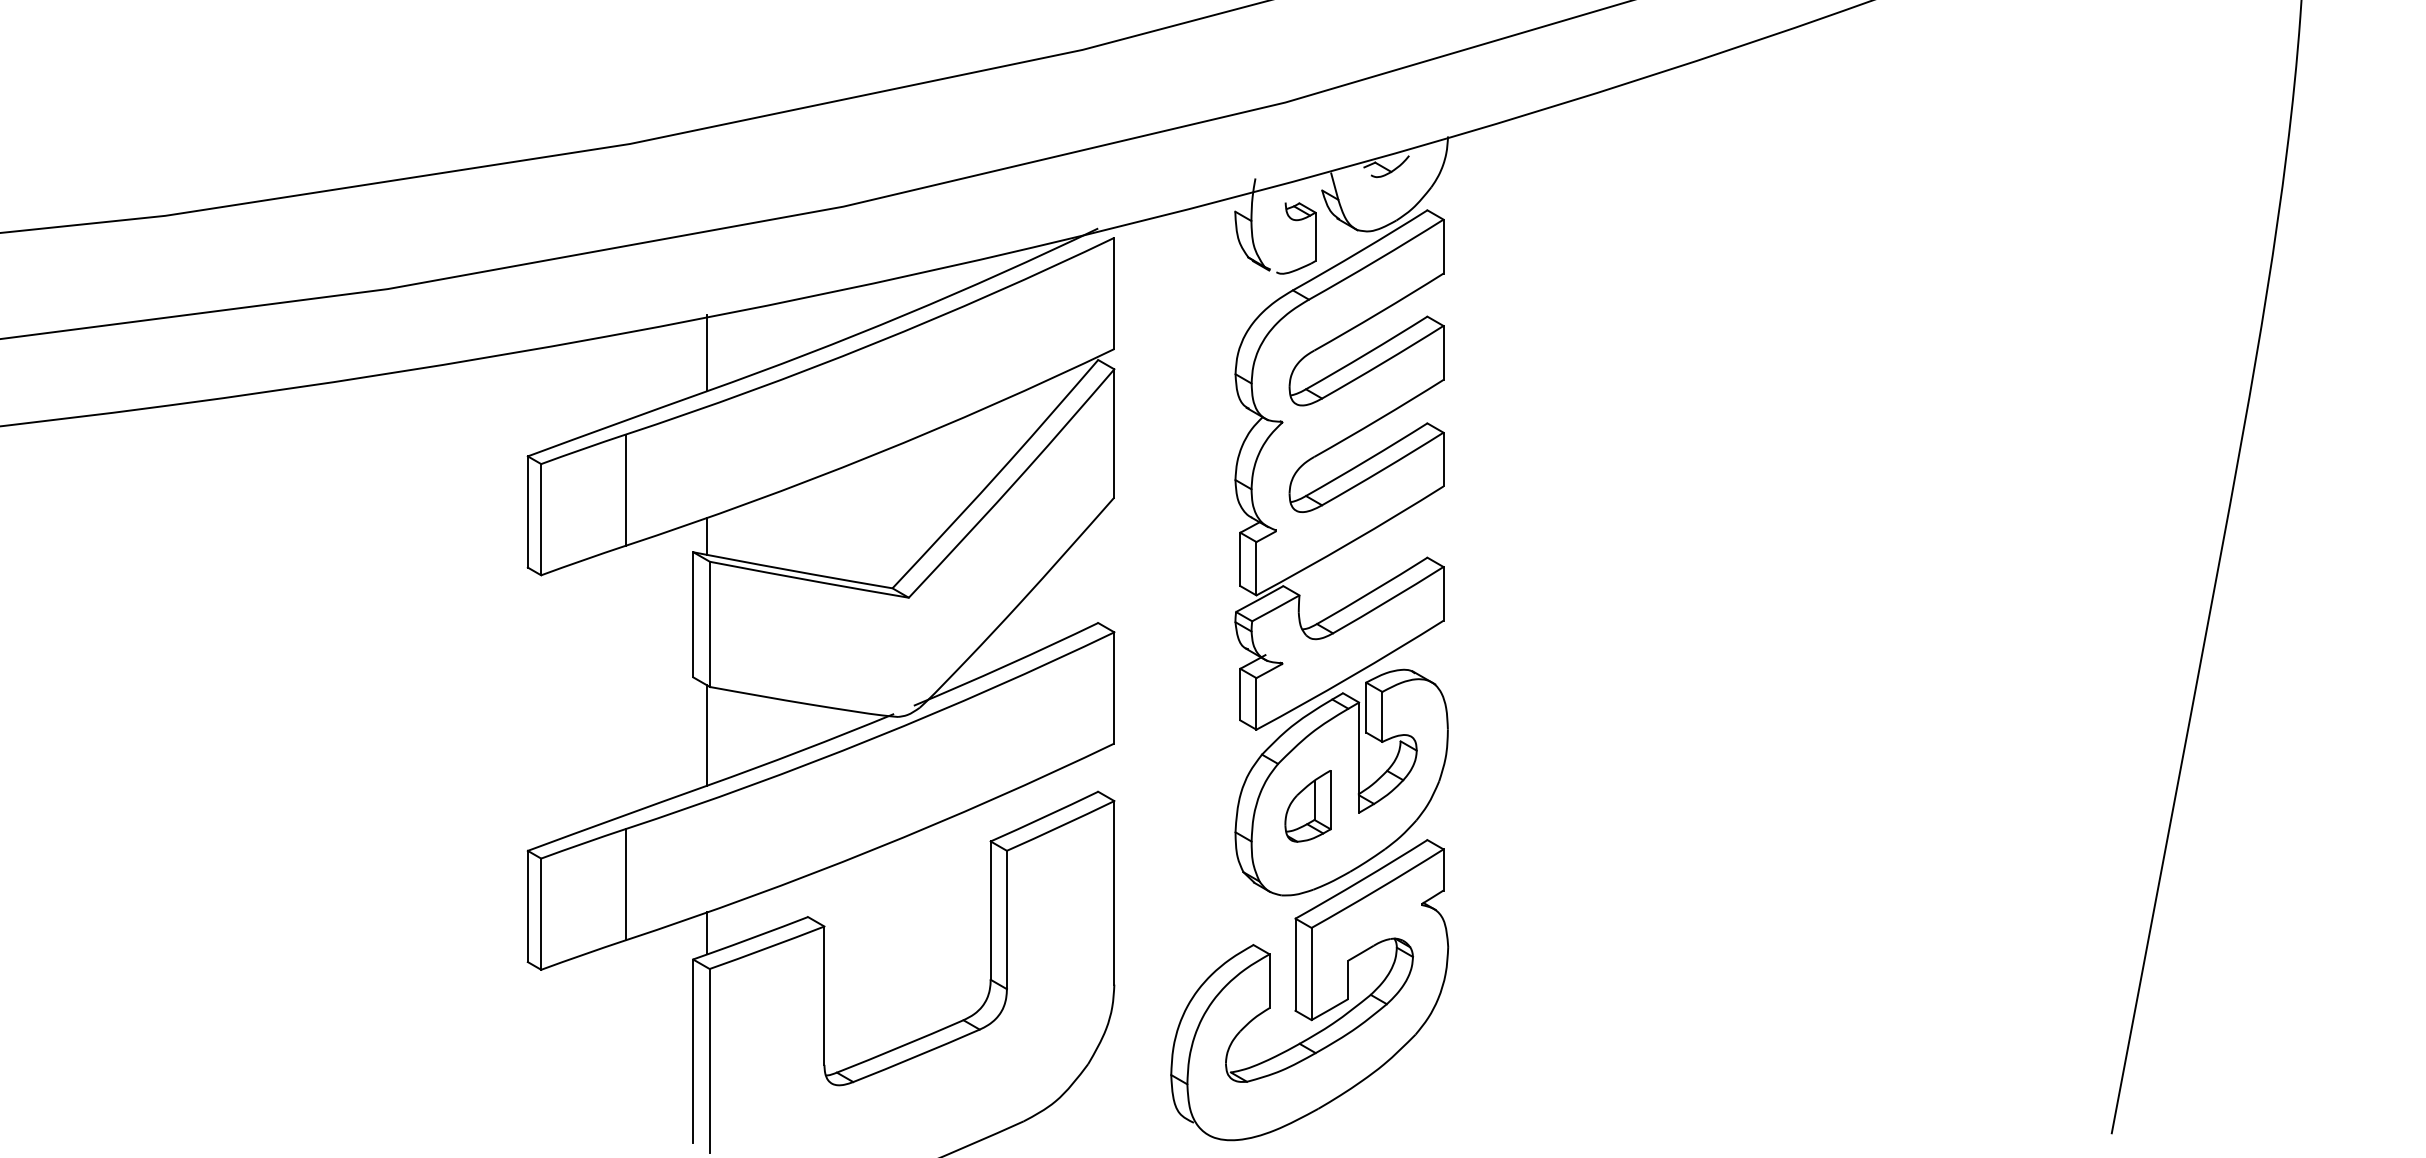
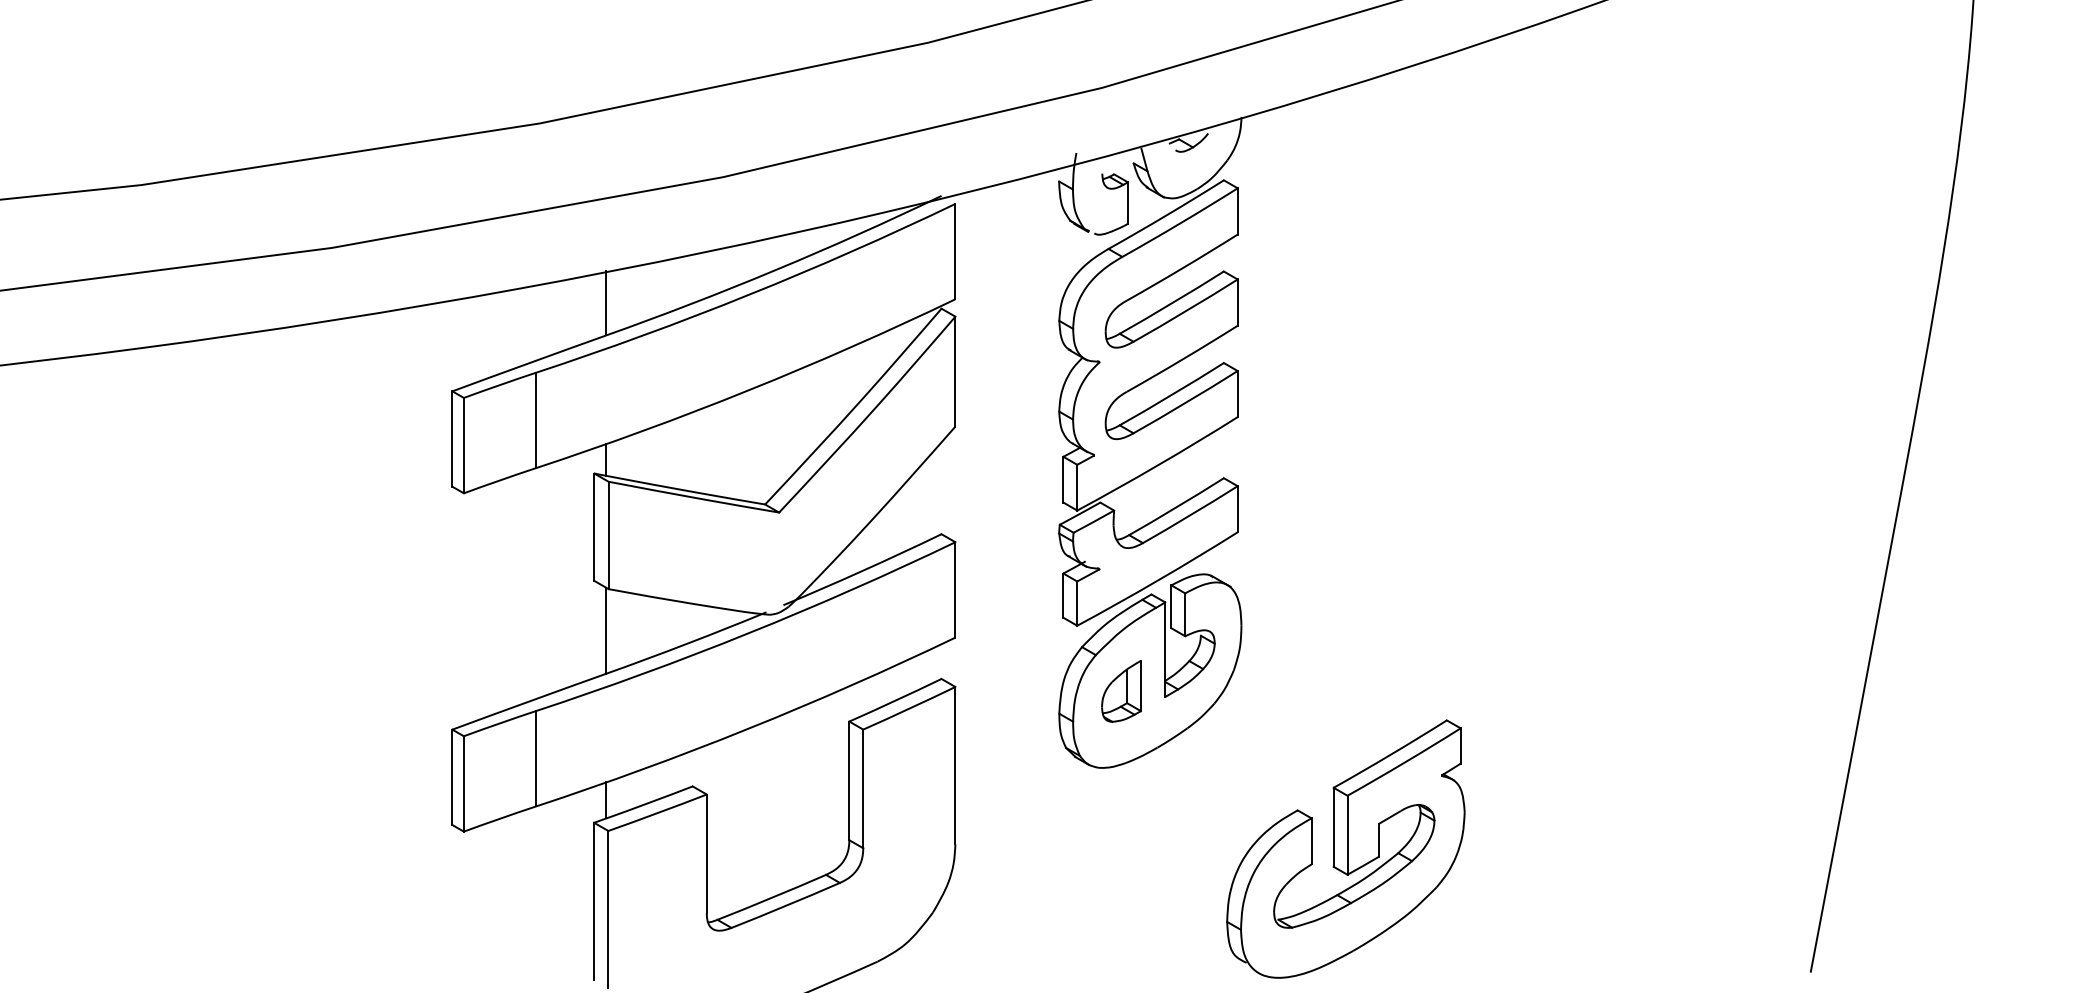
part: (1309, 990) -> (1345, 849), moved

